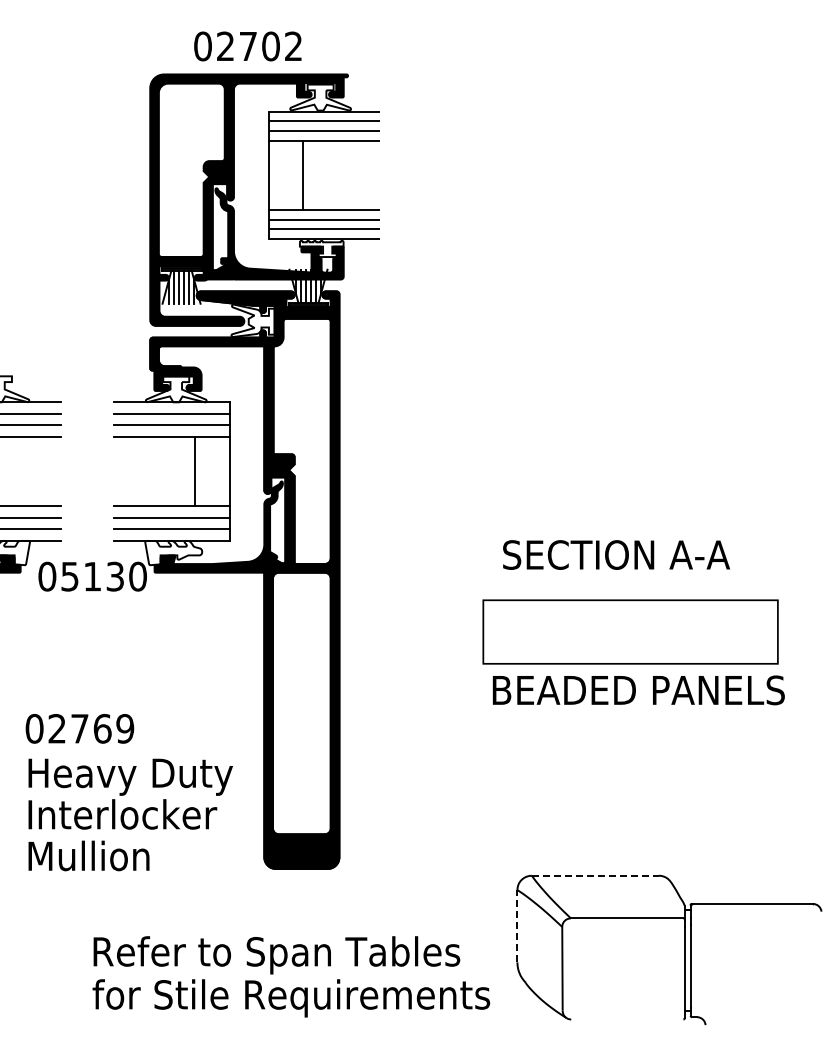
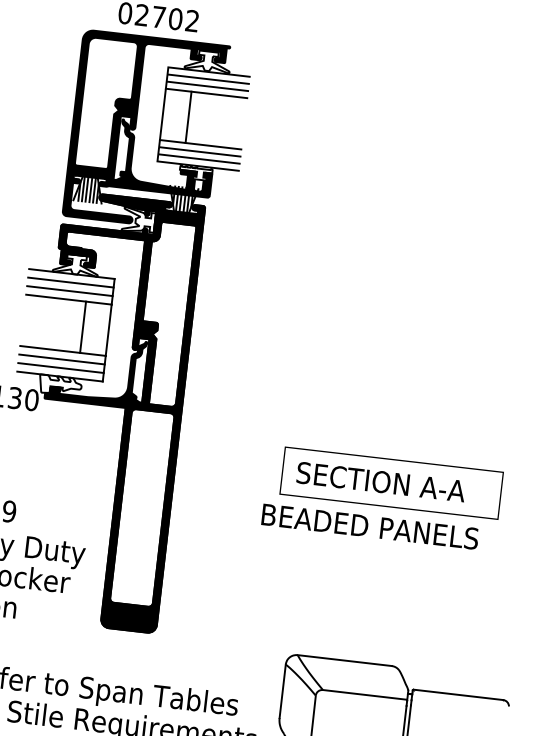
text: (616, 554) -> (381, 481), moved
text: (638, 690) -> (370, 526), moved
line: (595, 875) -> (344, 660), dashed -> solid
line: (517, 925) -> (282, 690), dashed -> solid

